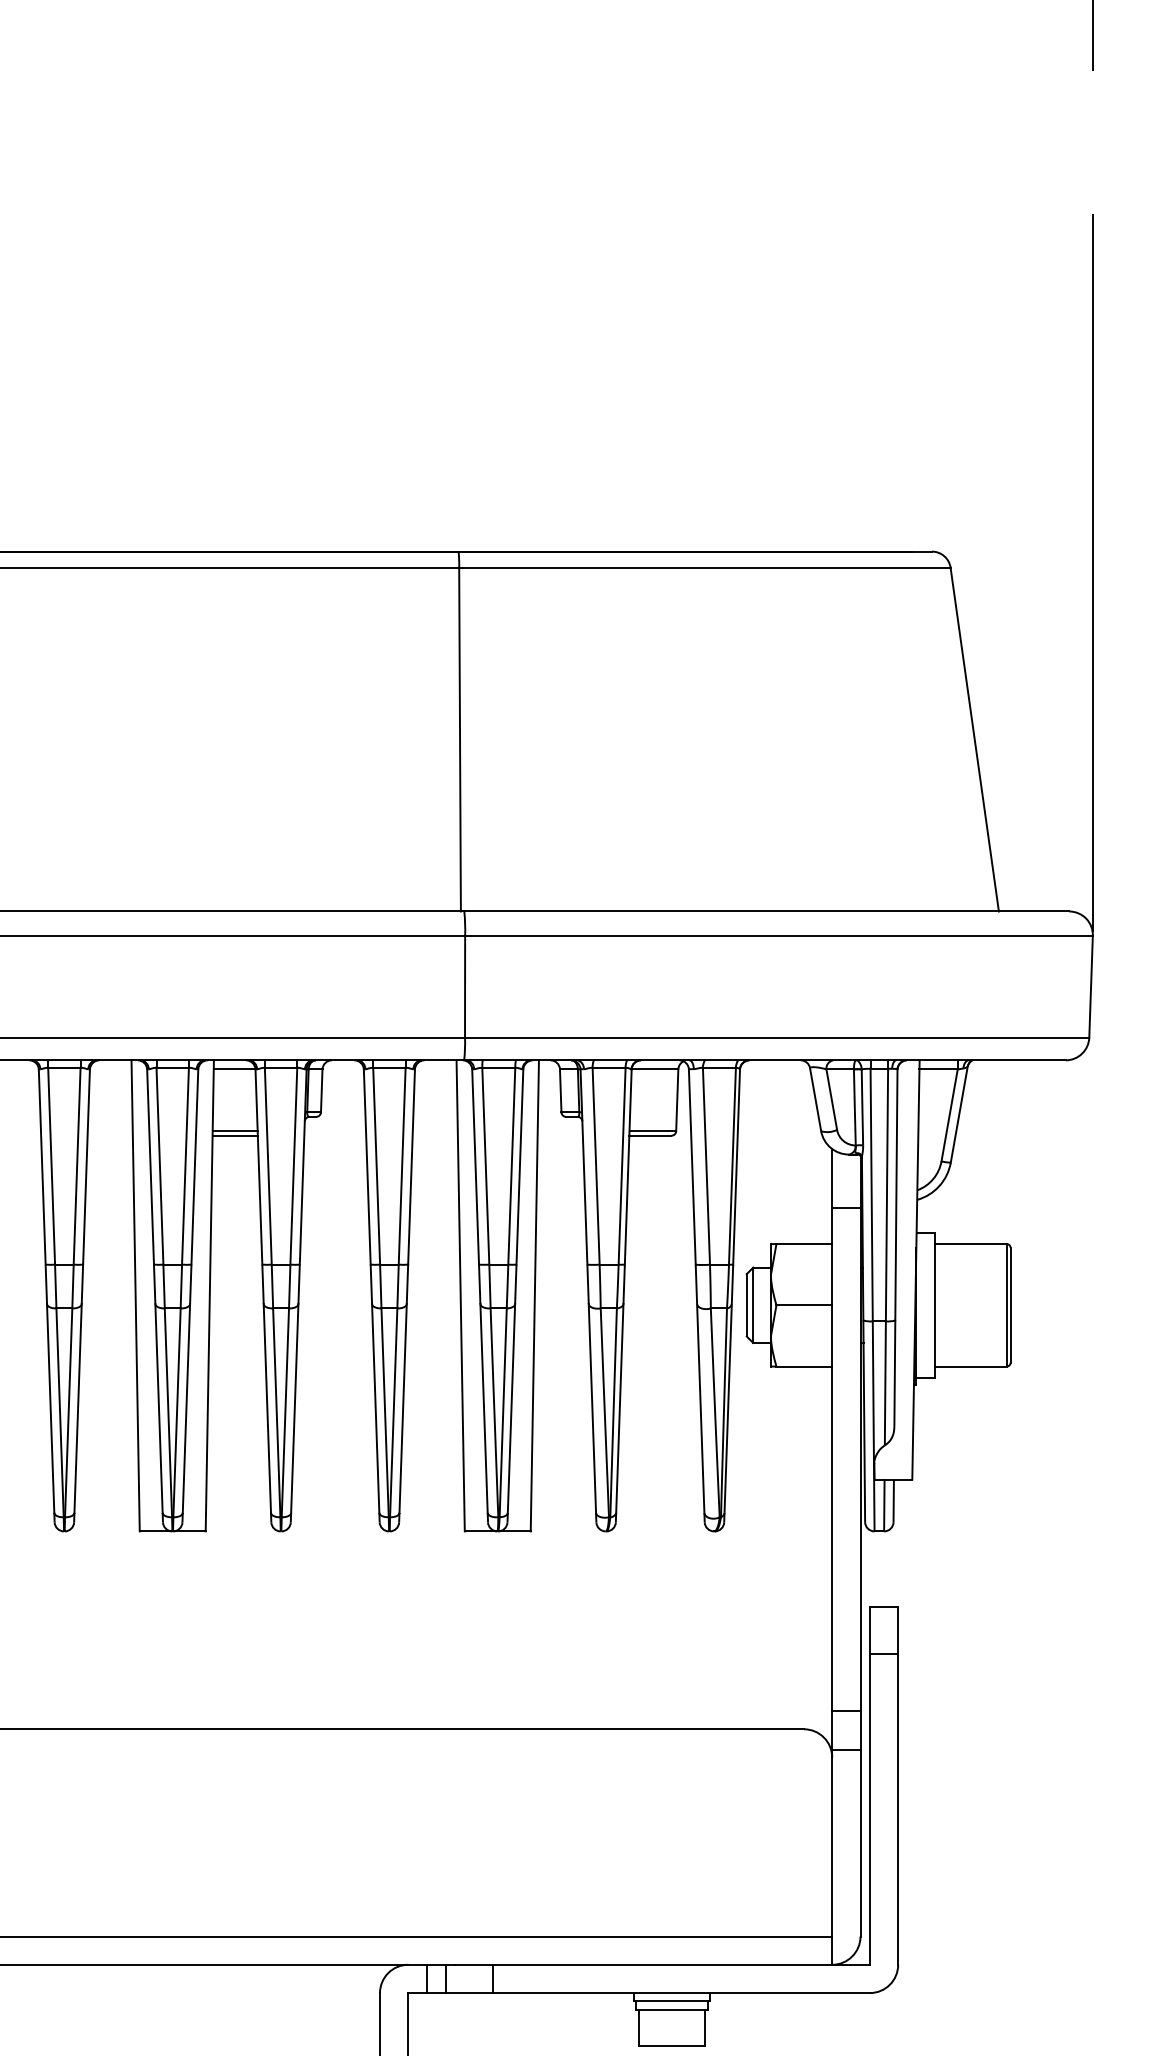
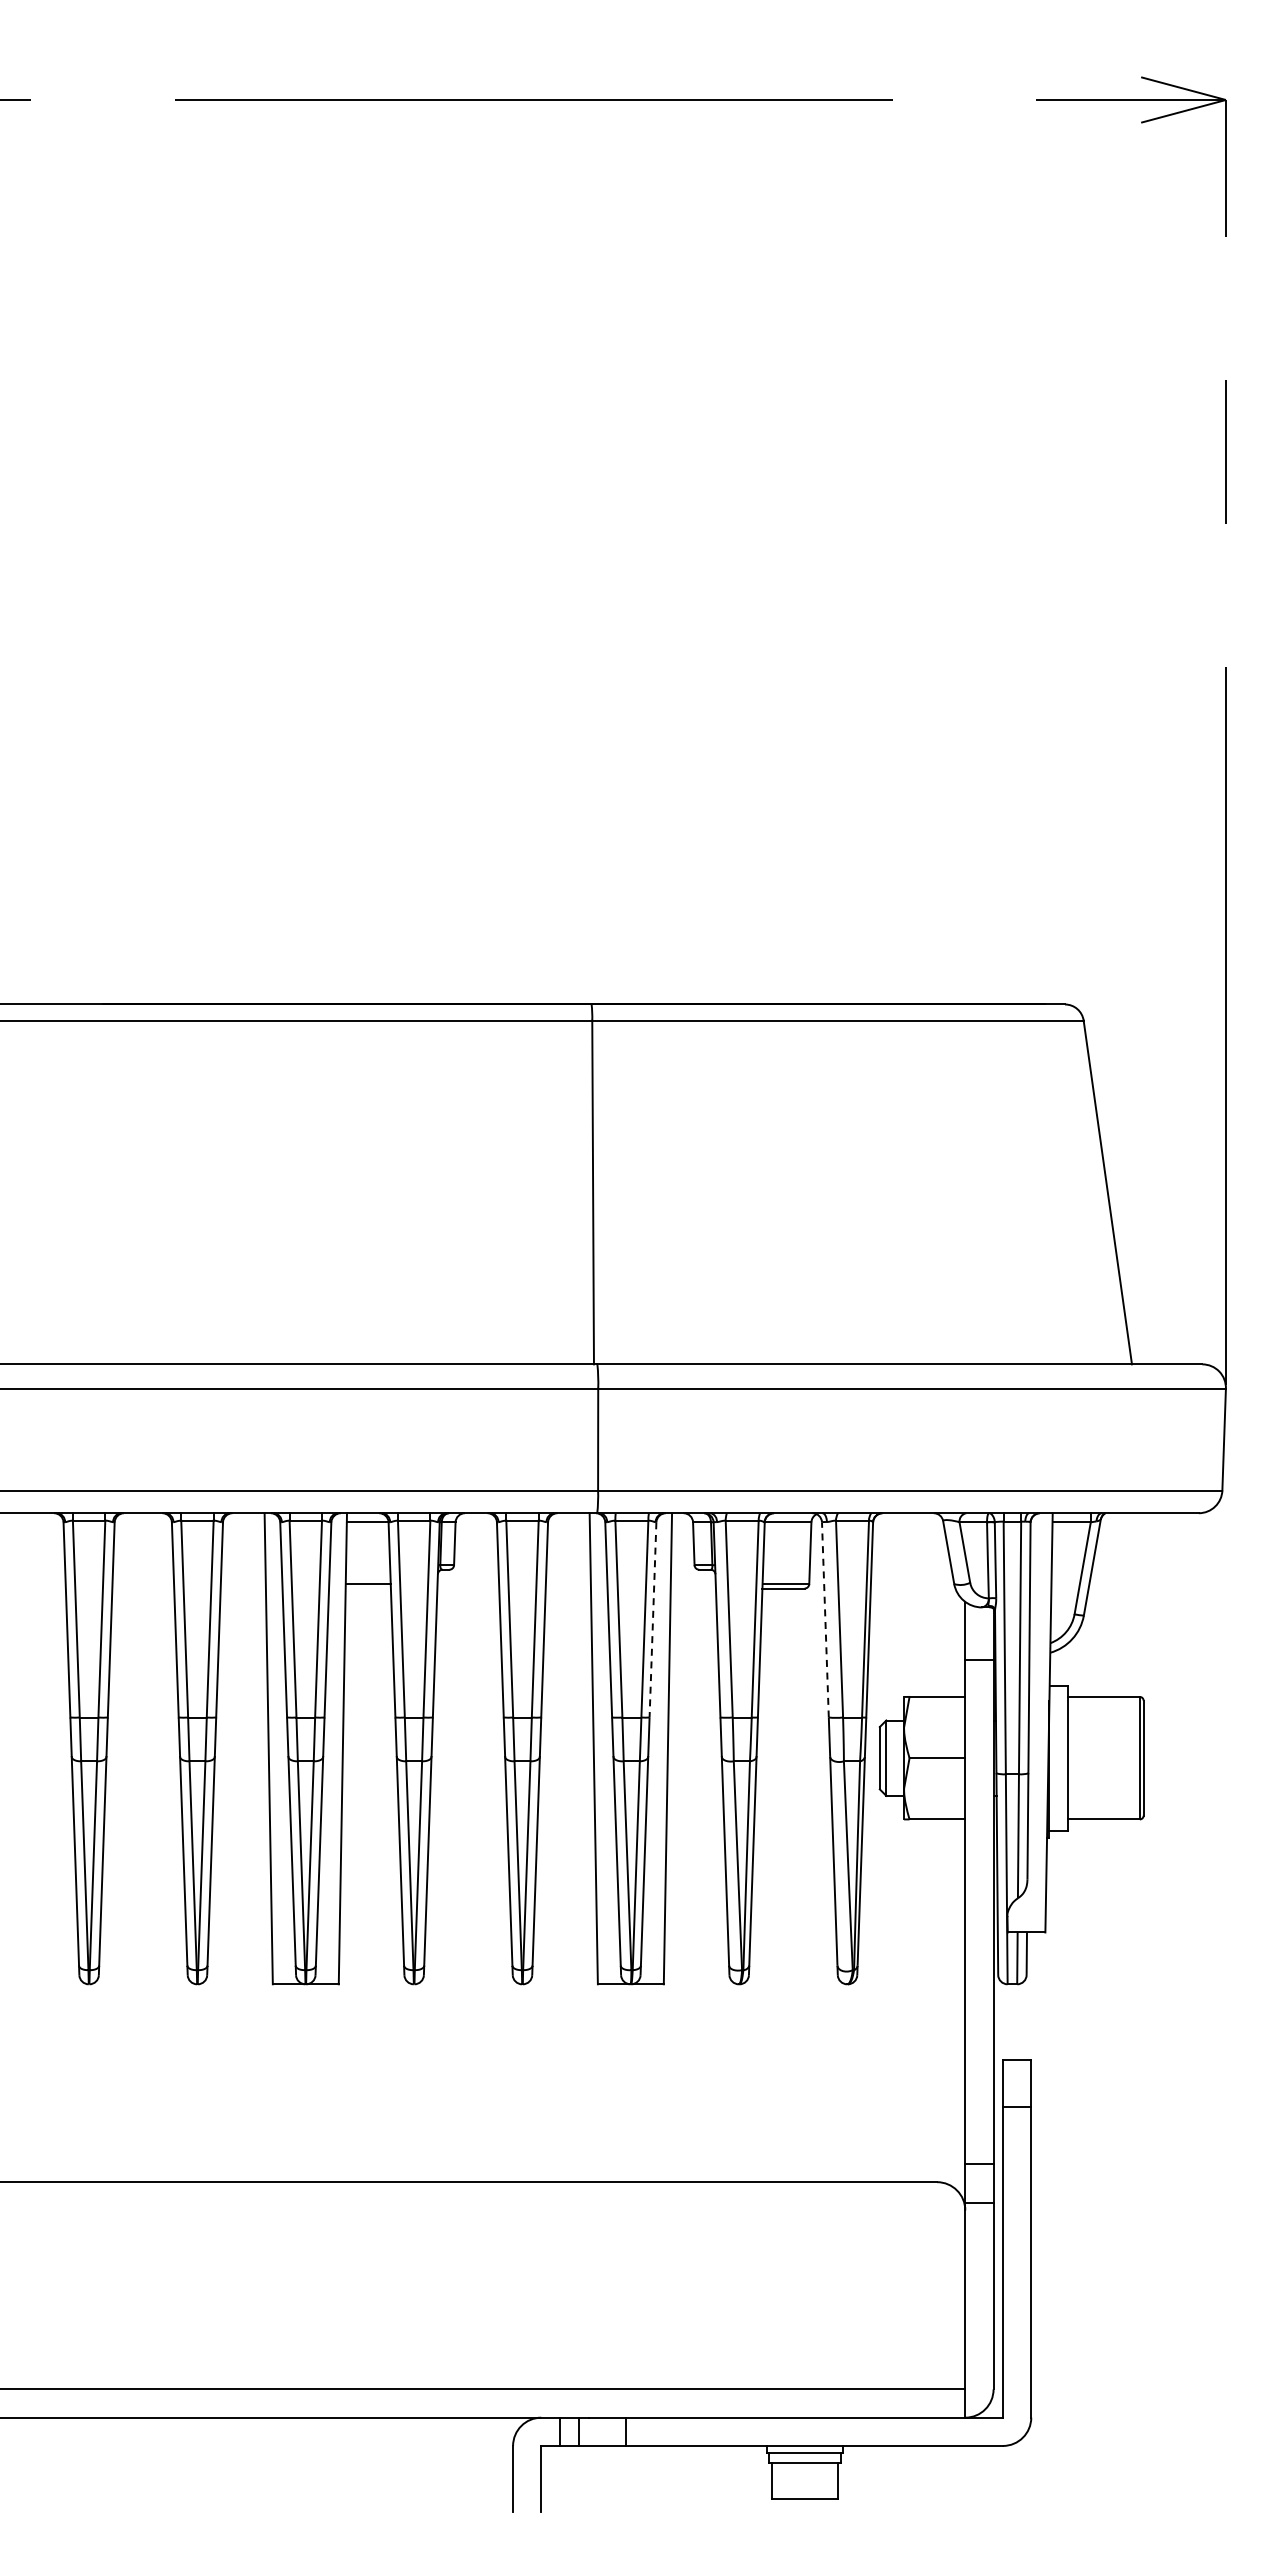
line: (234, 1135) -> (367, 1588), removed
line: (519, 1166) -> (652, 1619), solid -> dashed
line: (692, 1166) -> (825, 1619), solid -> dashed

